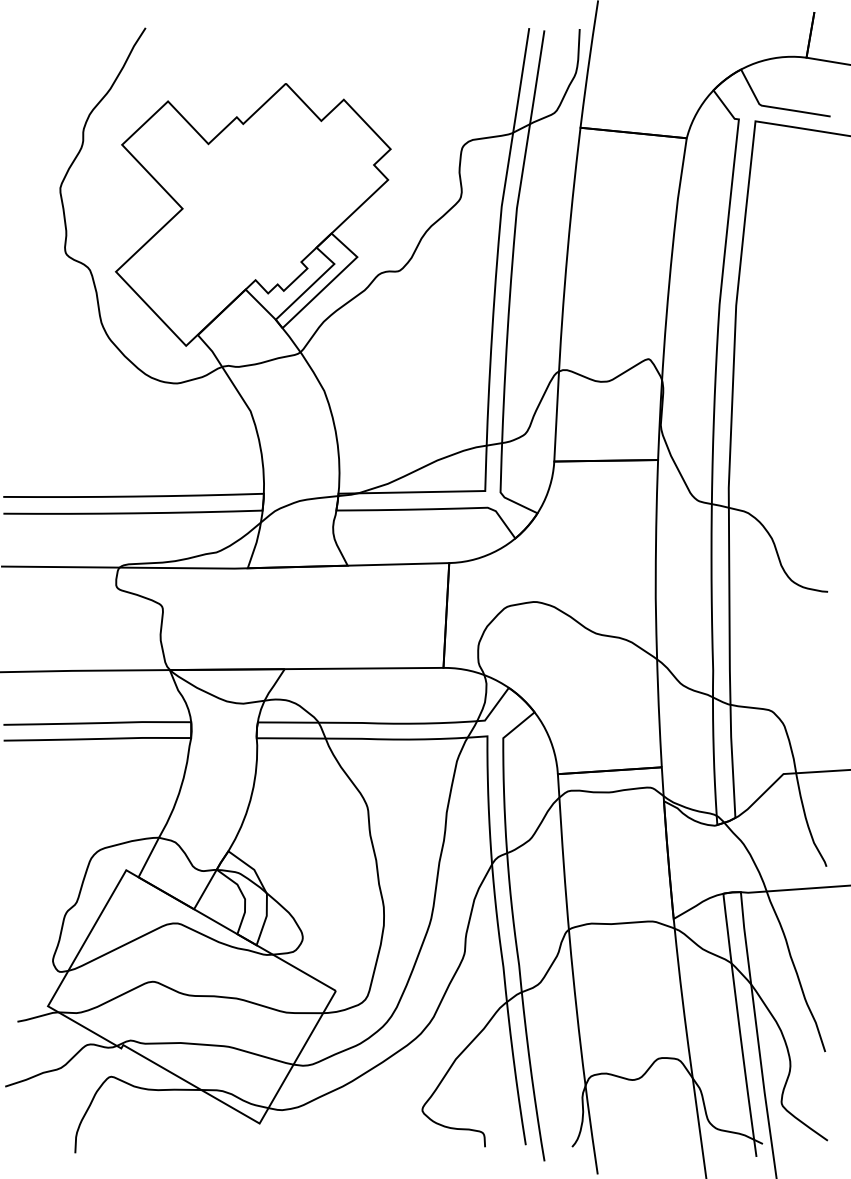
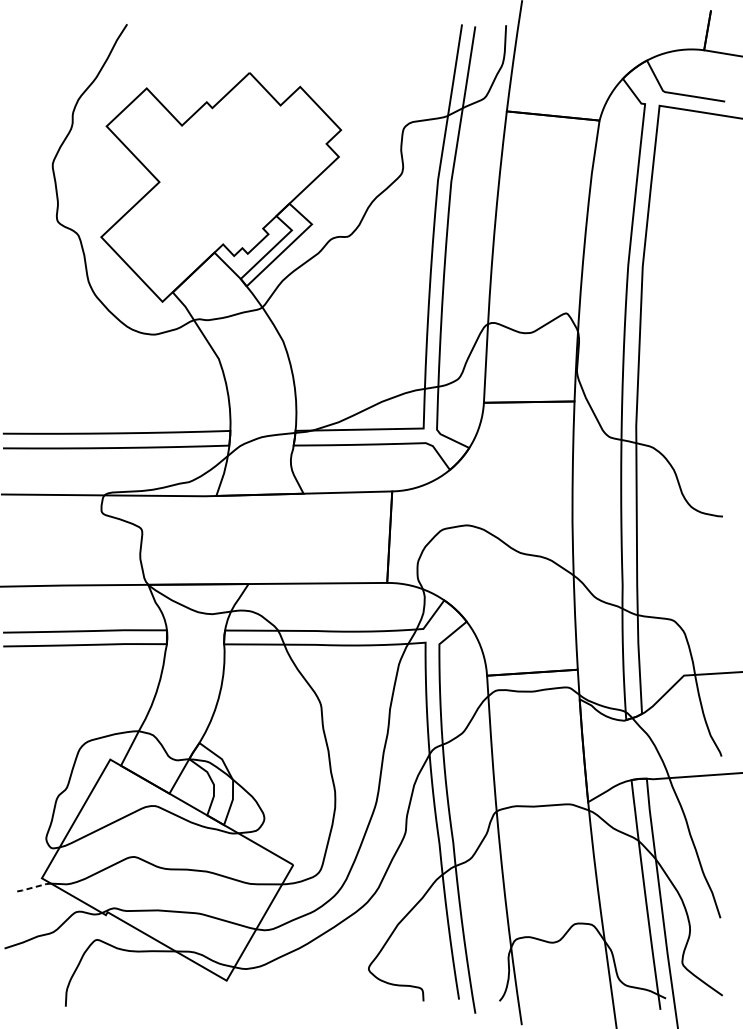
line: (37, 1017) -> (32, 888), solid -> dashed

